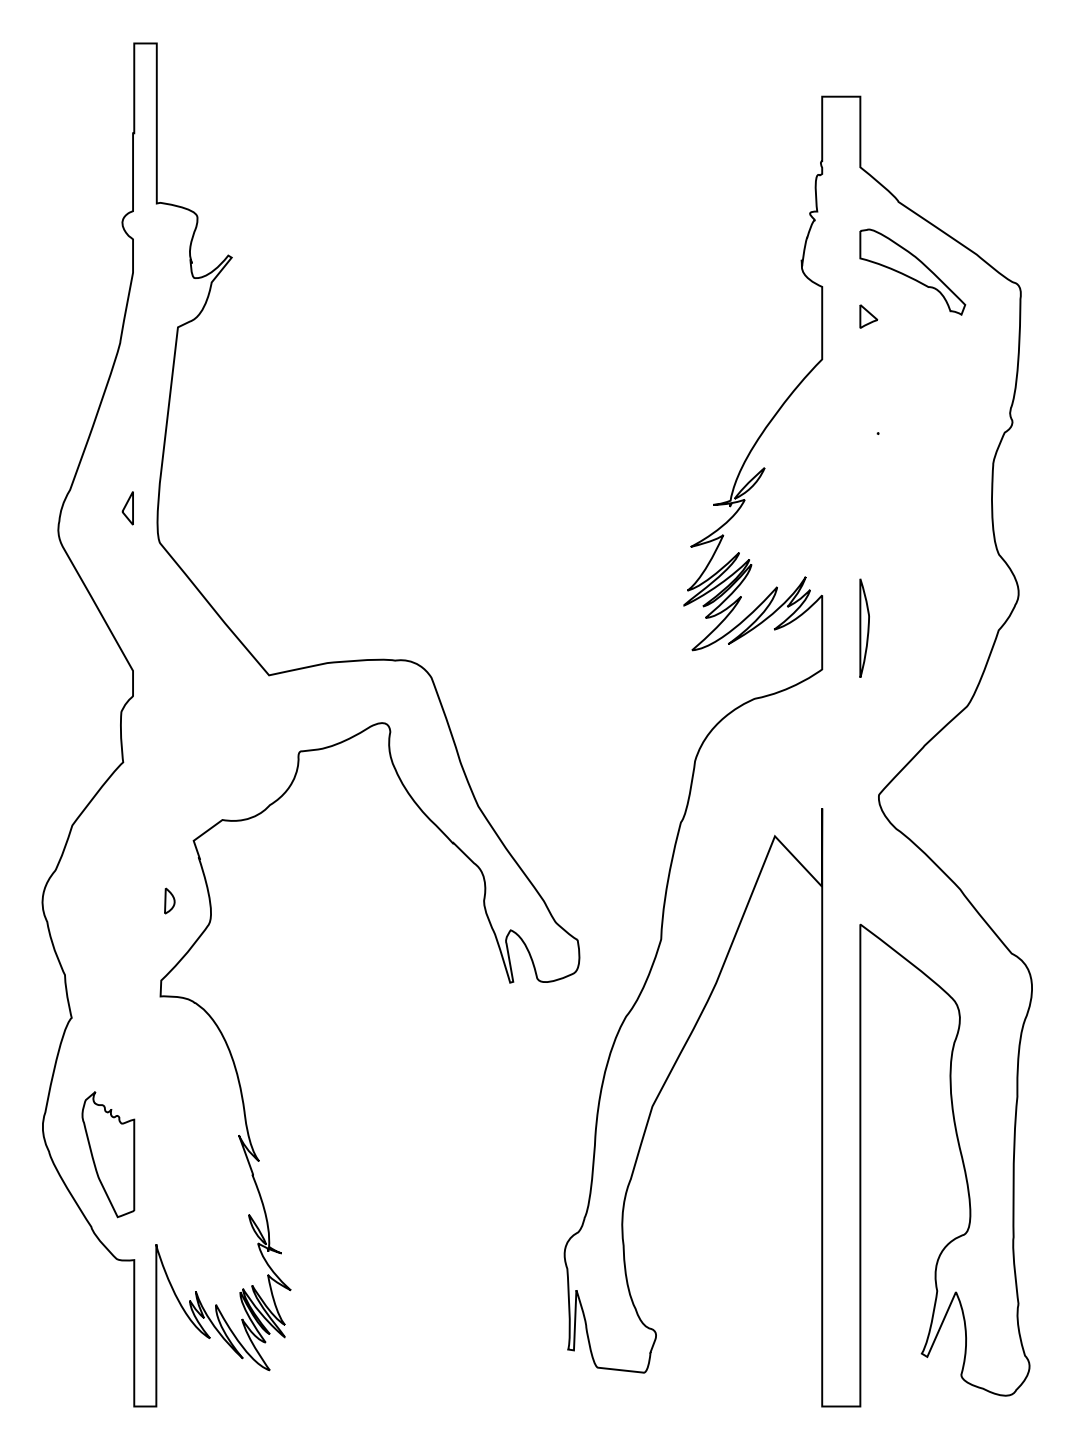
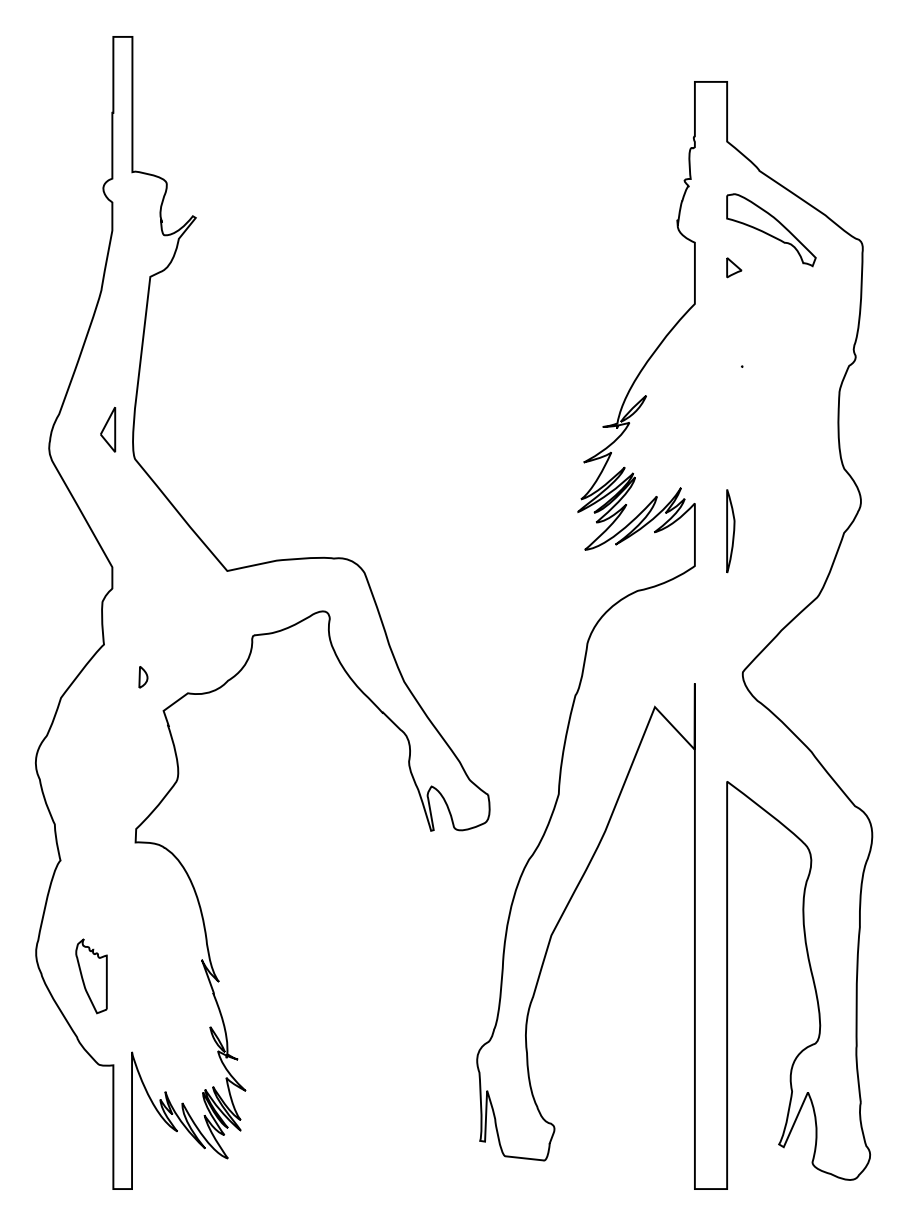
part: (127, 508) -> (107, 429), size x1.6
part: (169, 900) -> (143, 676), moved
part: (108, 1154) -> (91, 976), size x0.7

